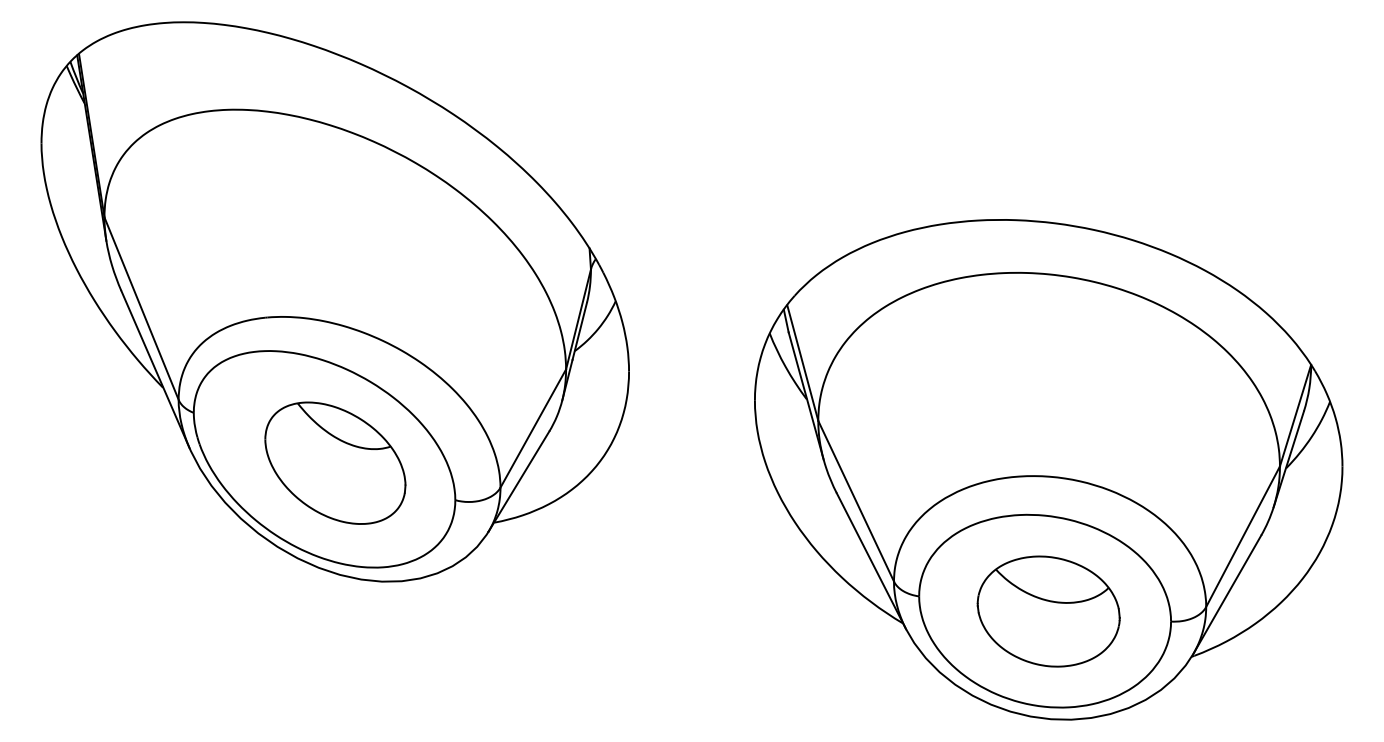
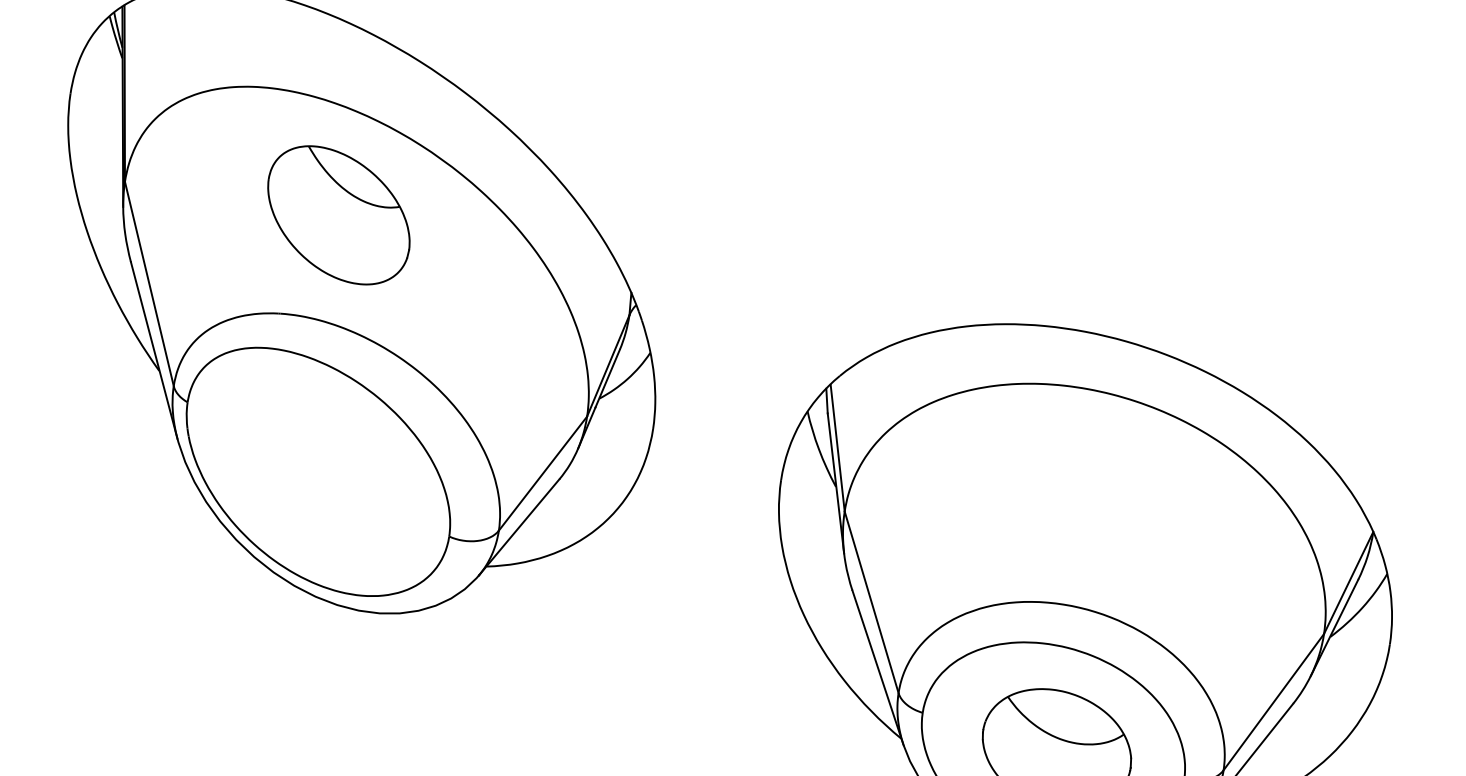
part: (335, 462) -> (339, 214), moved

